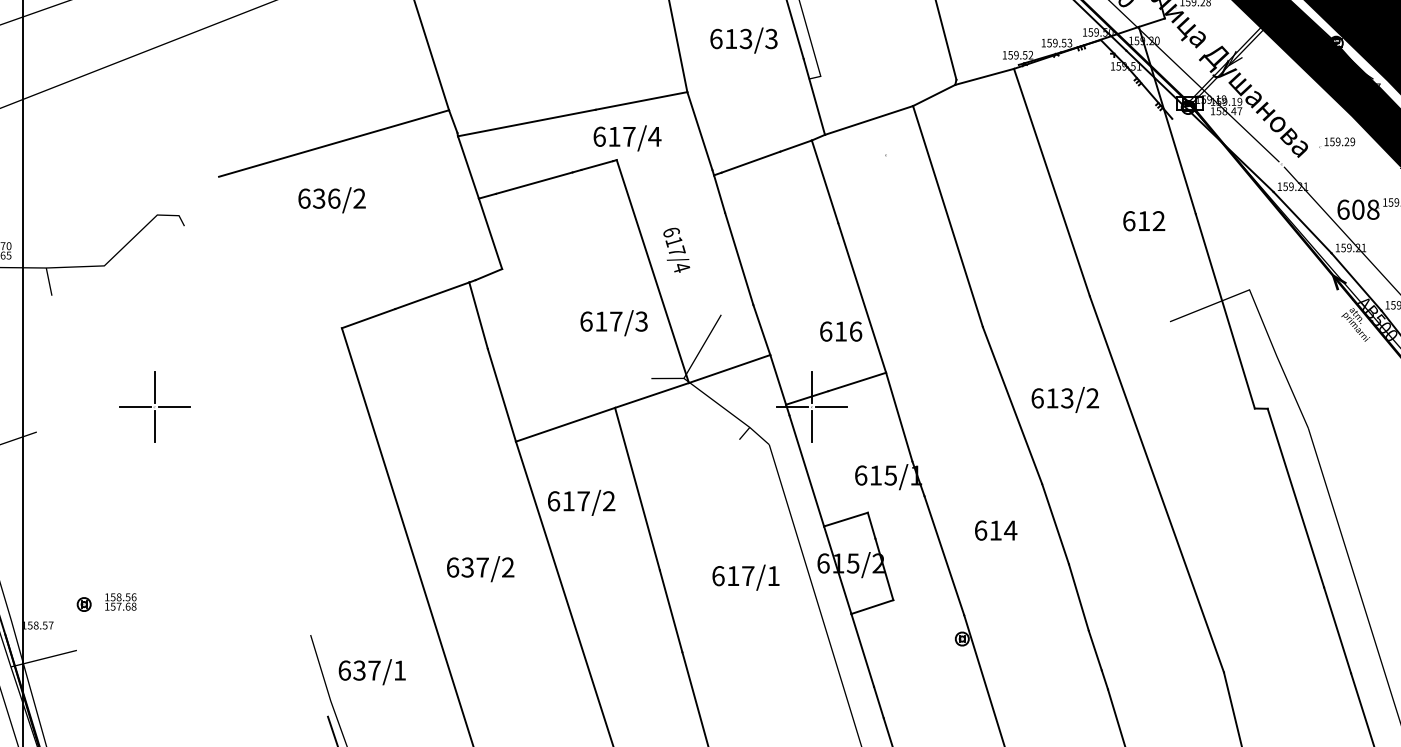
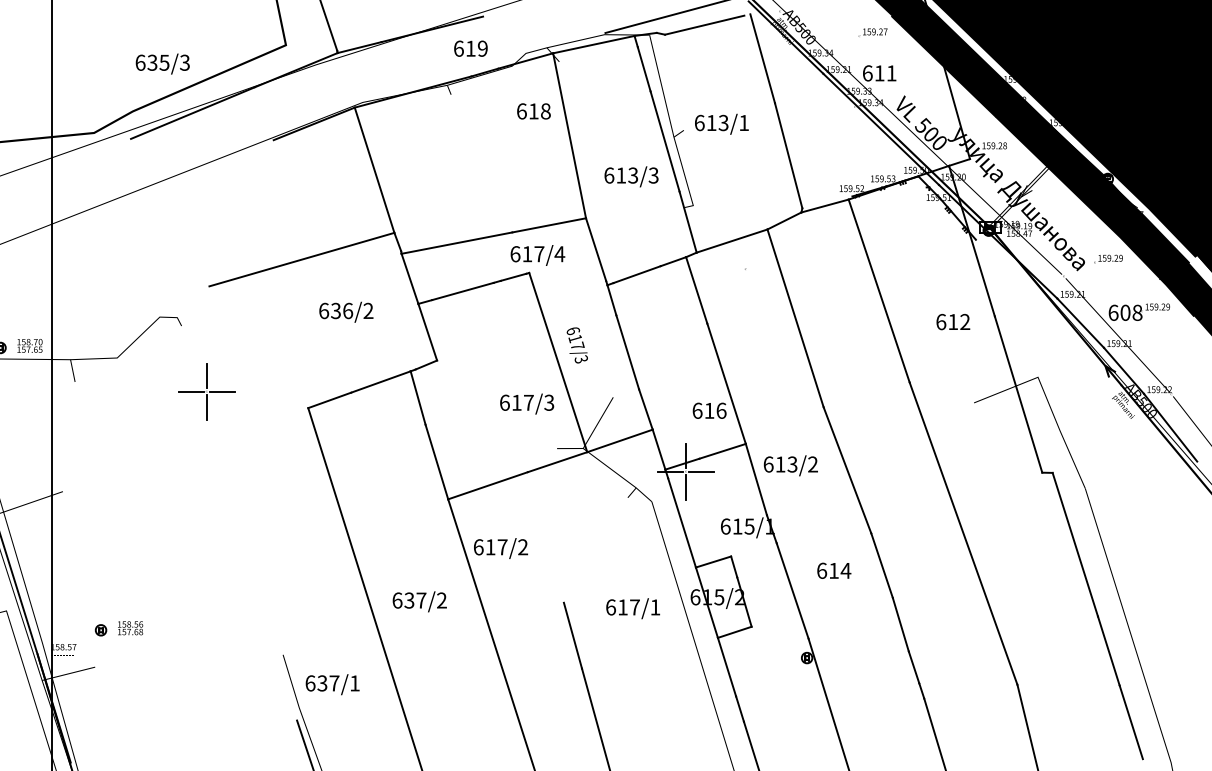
text: (332, 199) -> (346, 311), moved
text: (681, 267) -> (581, 359), 617/4 -> 617/3
text: (1064, 399) -> (790, 465), moved
part: (154, 407) -> (206, 391), moved
line: (636, 489) -> (545, 537), removed

